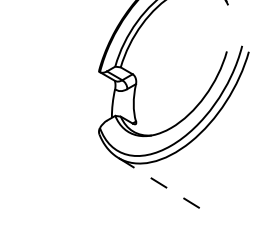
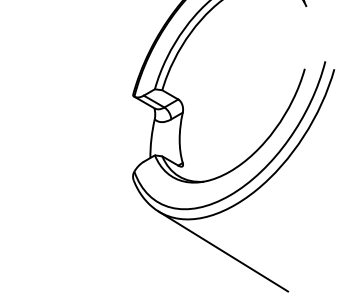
line: (166, 187) -> (223, 251), dashed -> solid

